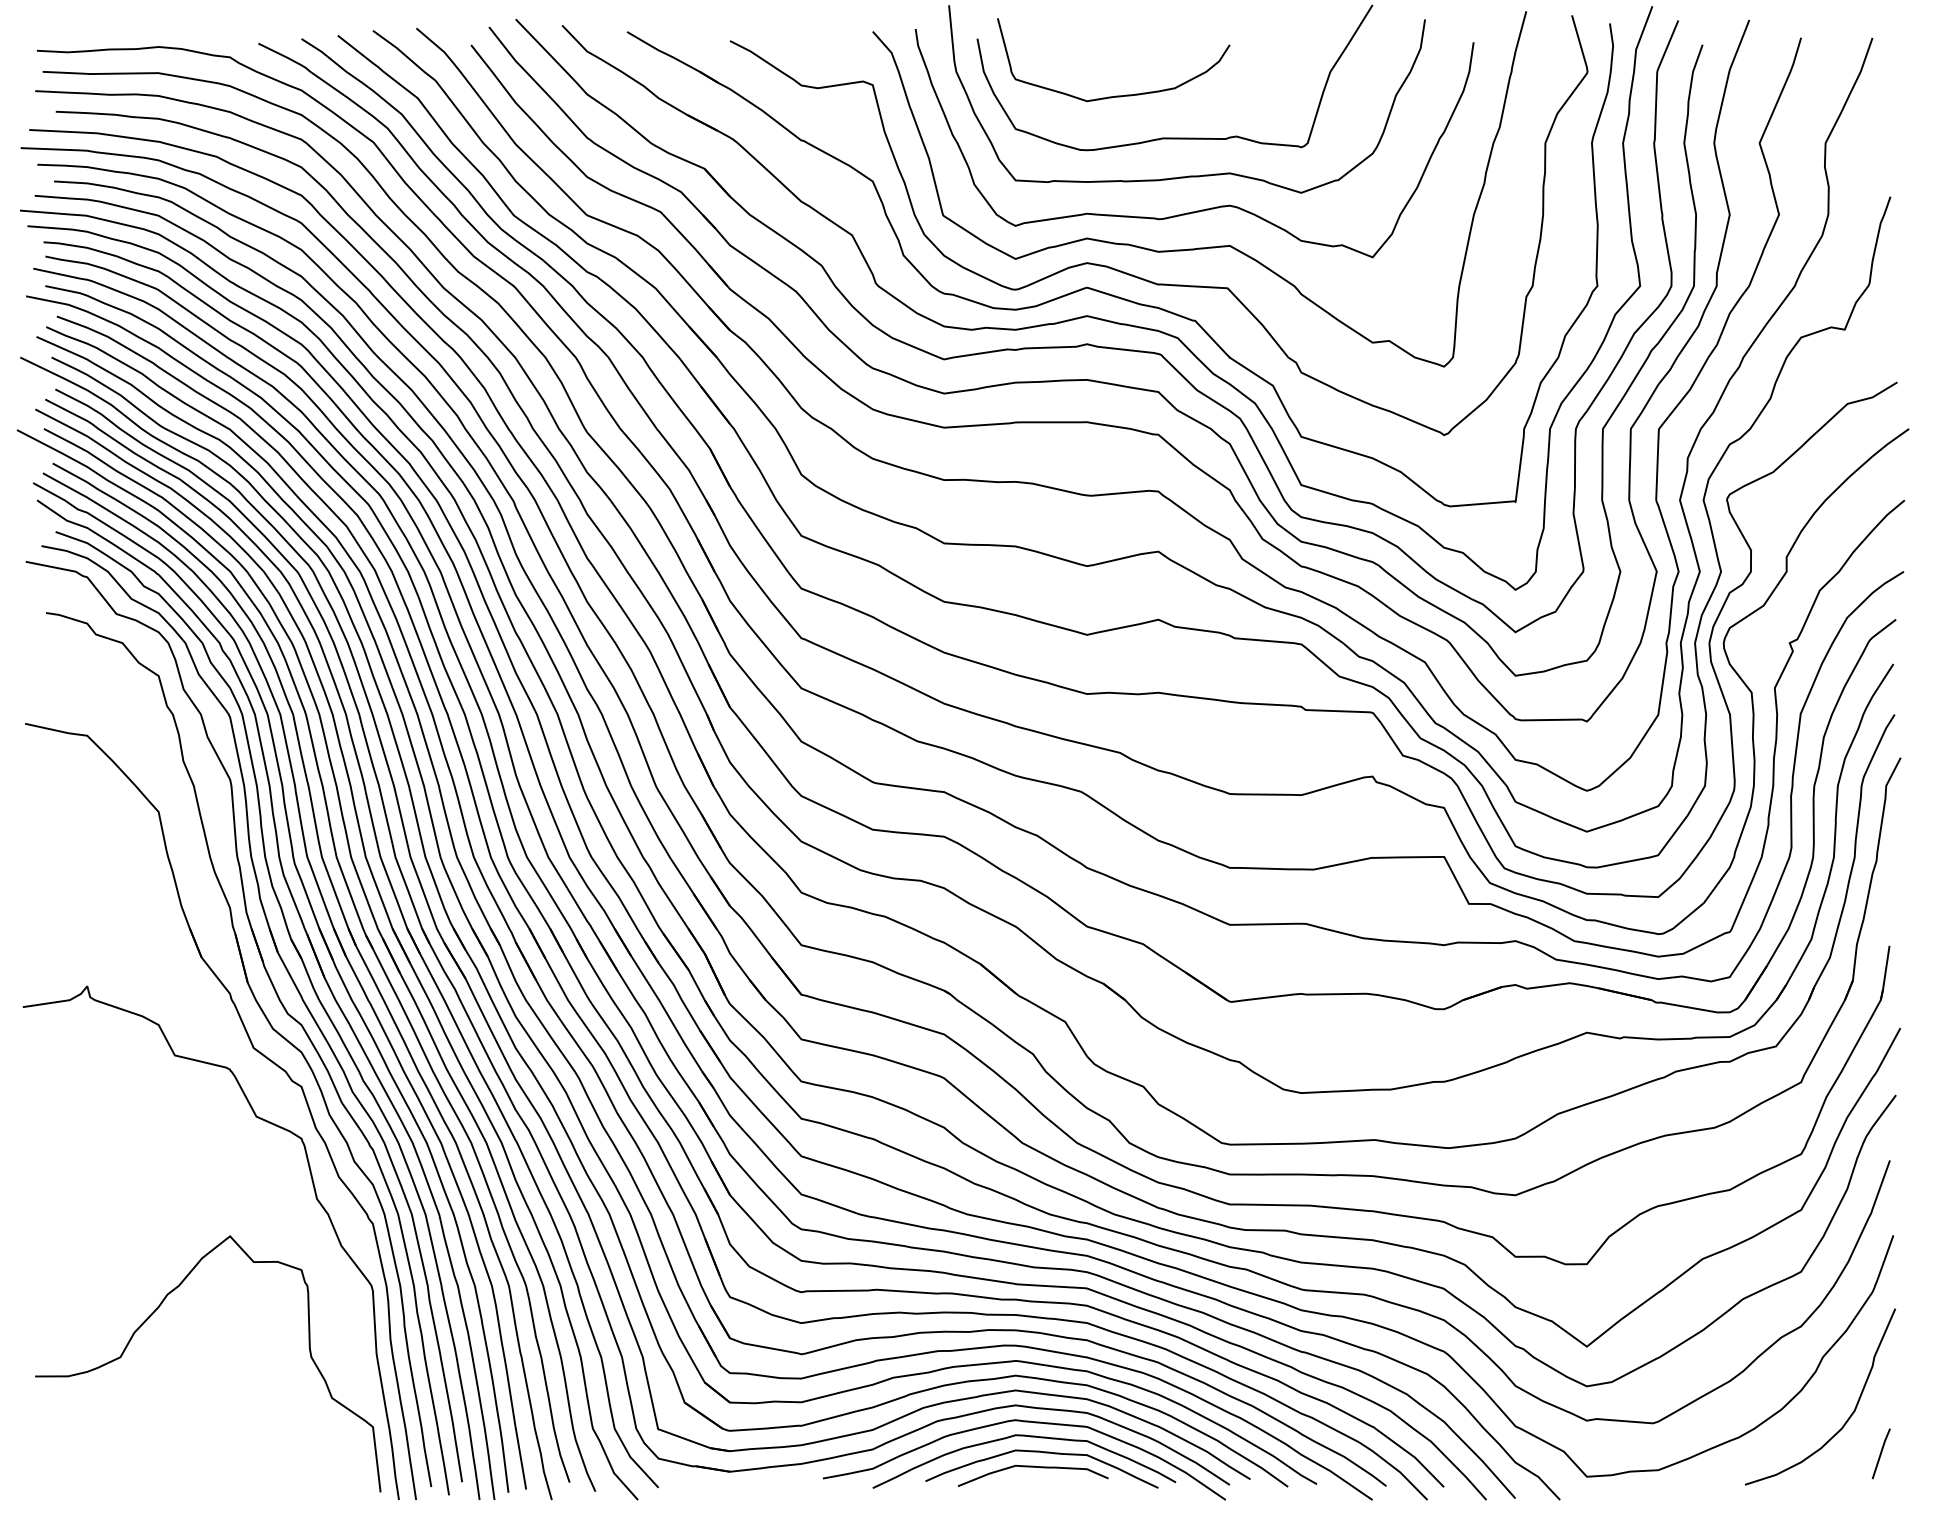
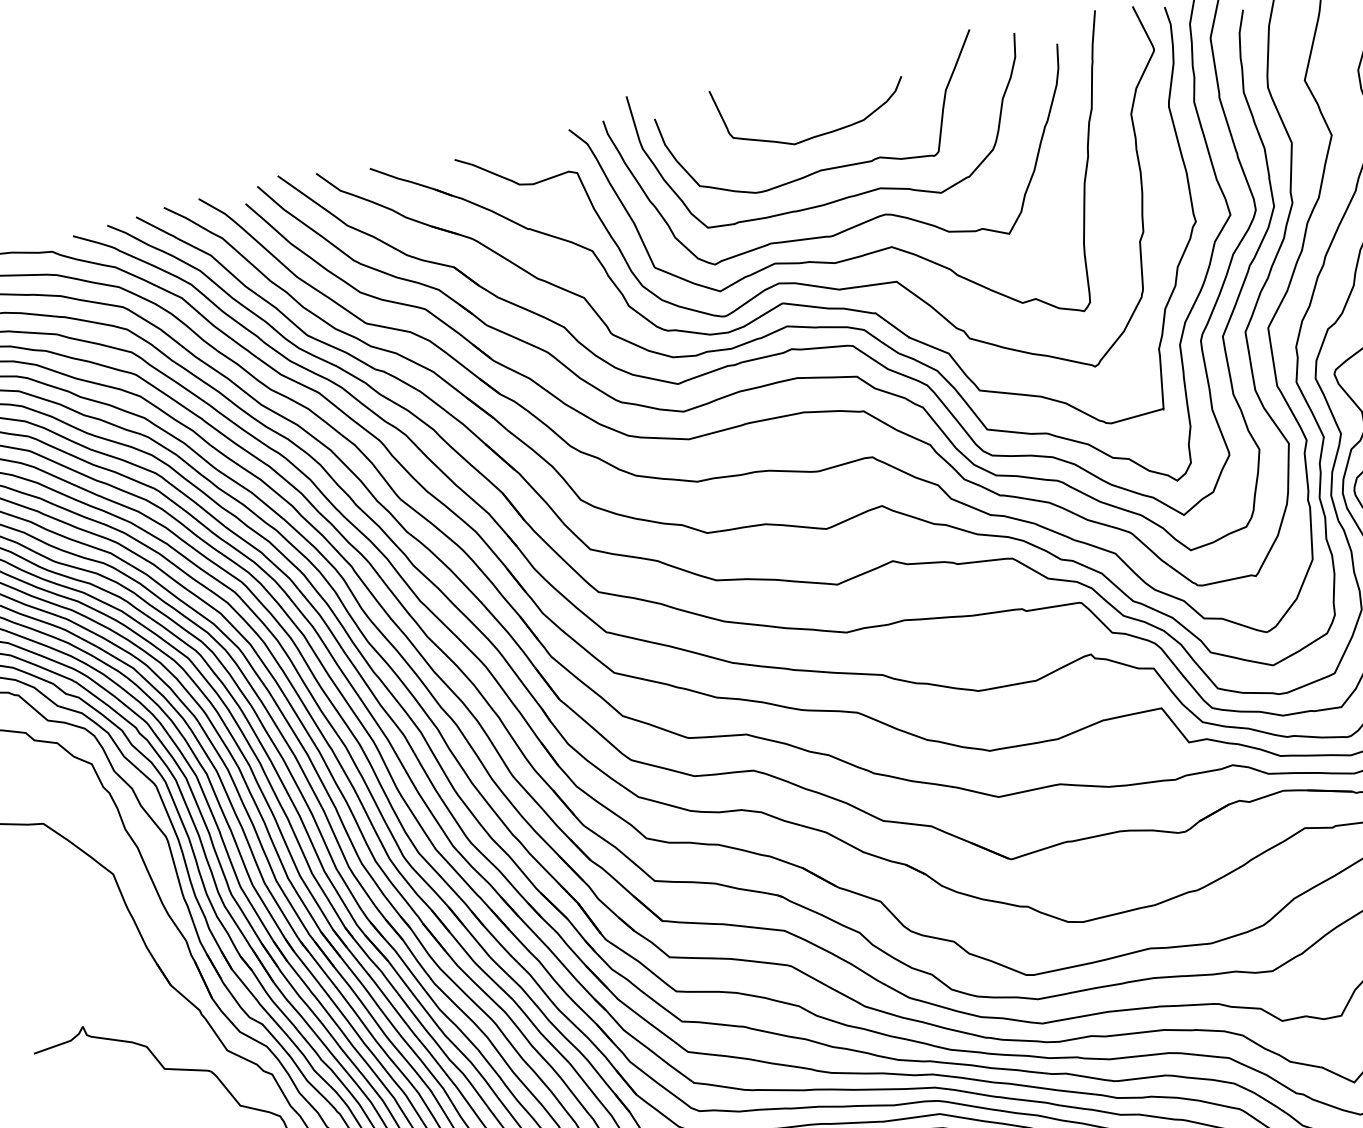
curve: (1115, 95) -> (816, 135), moved

